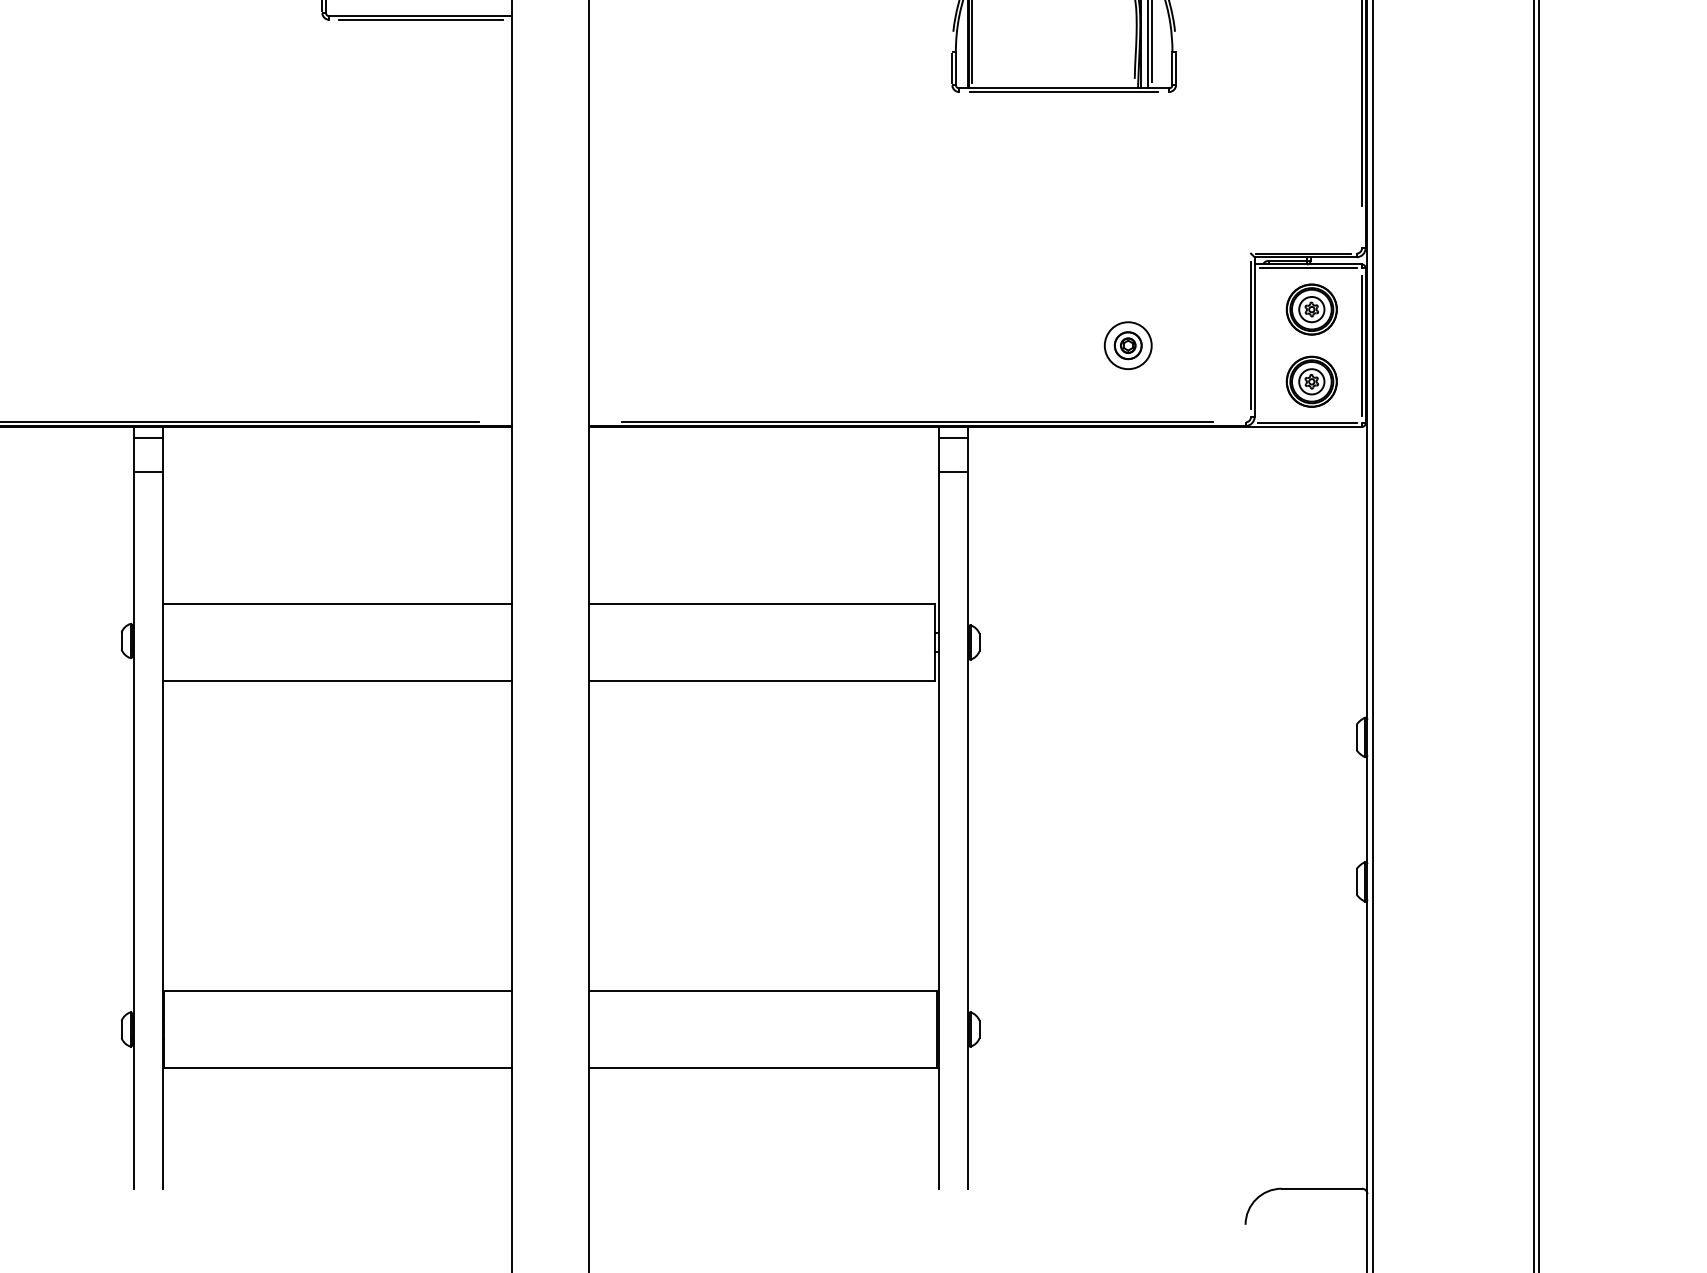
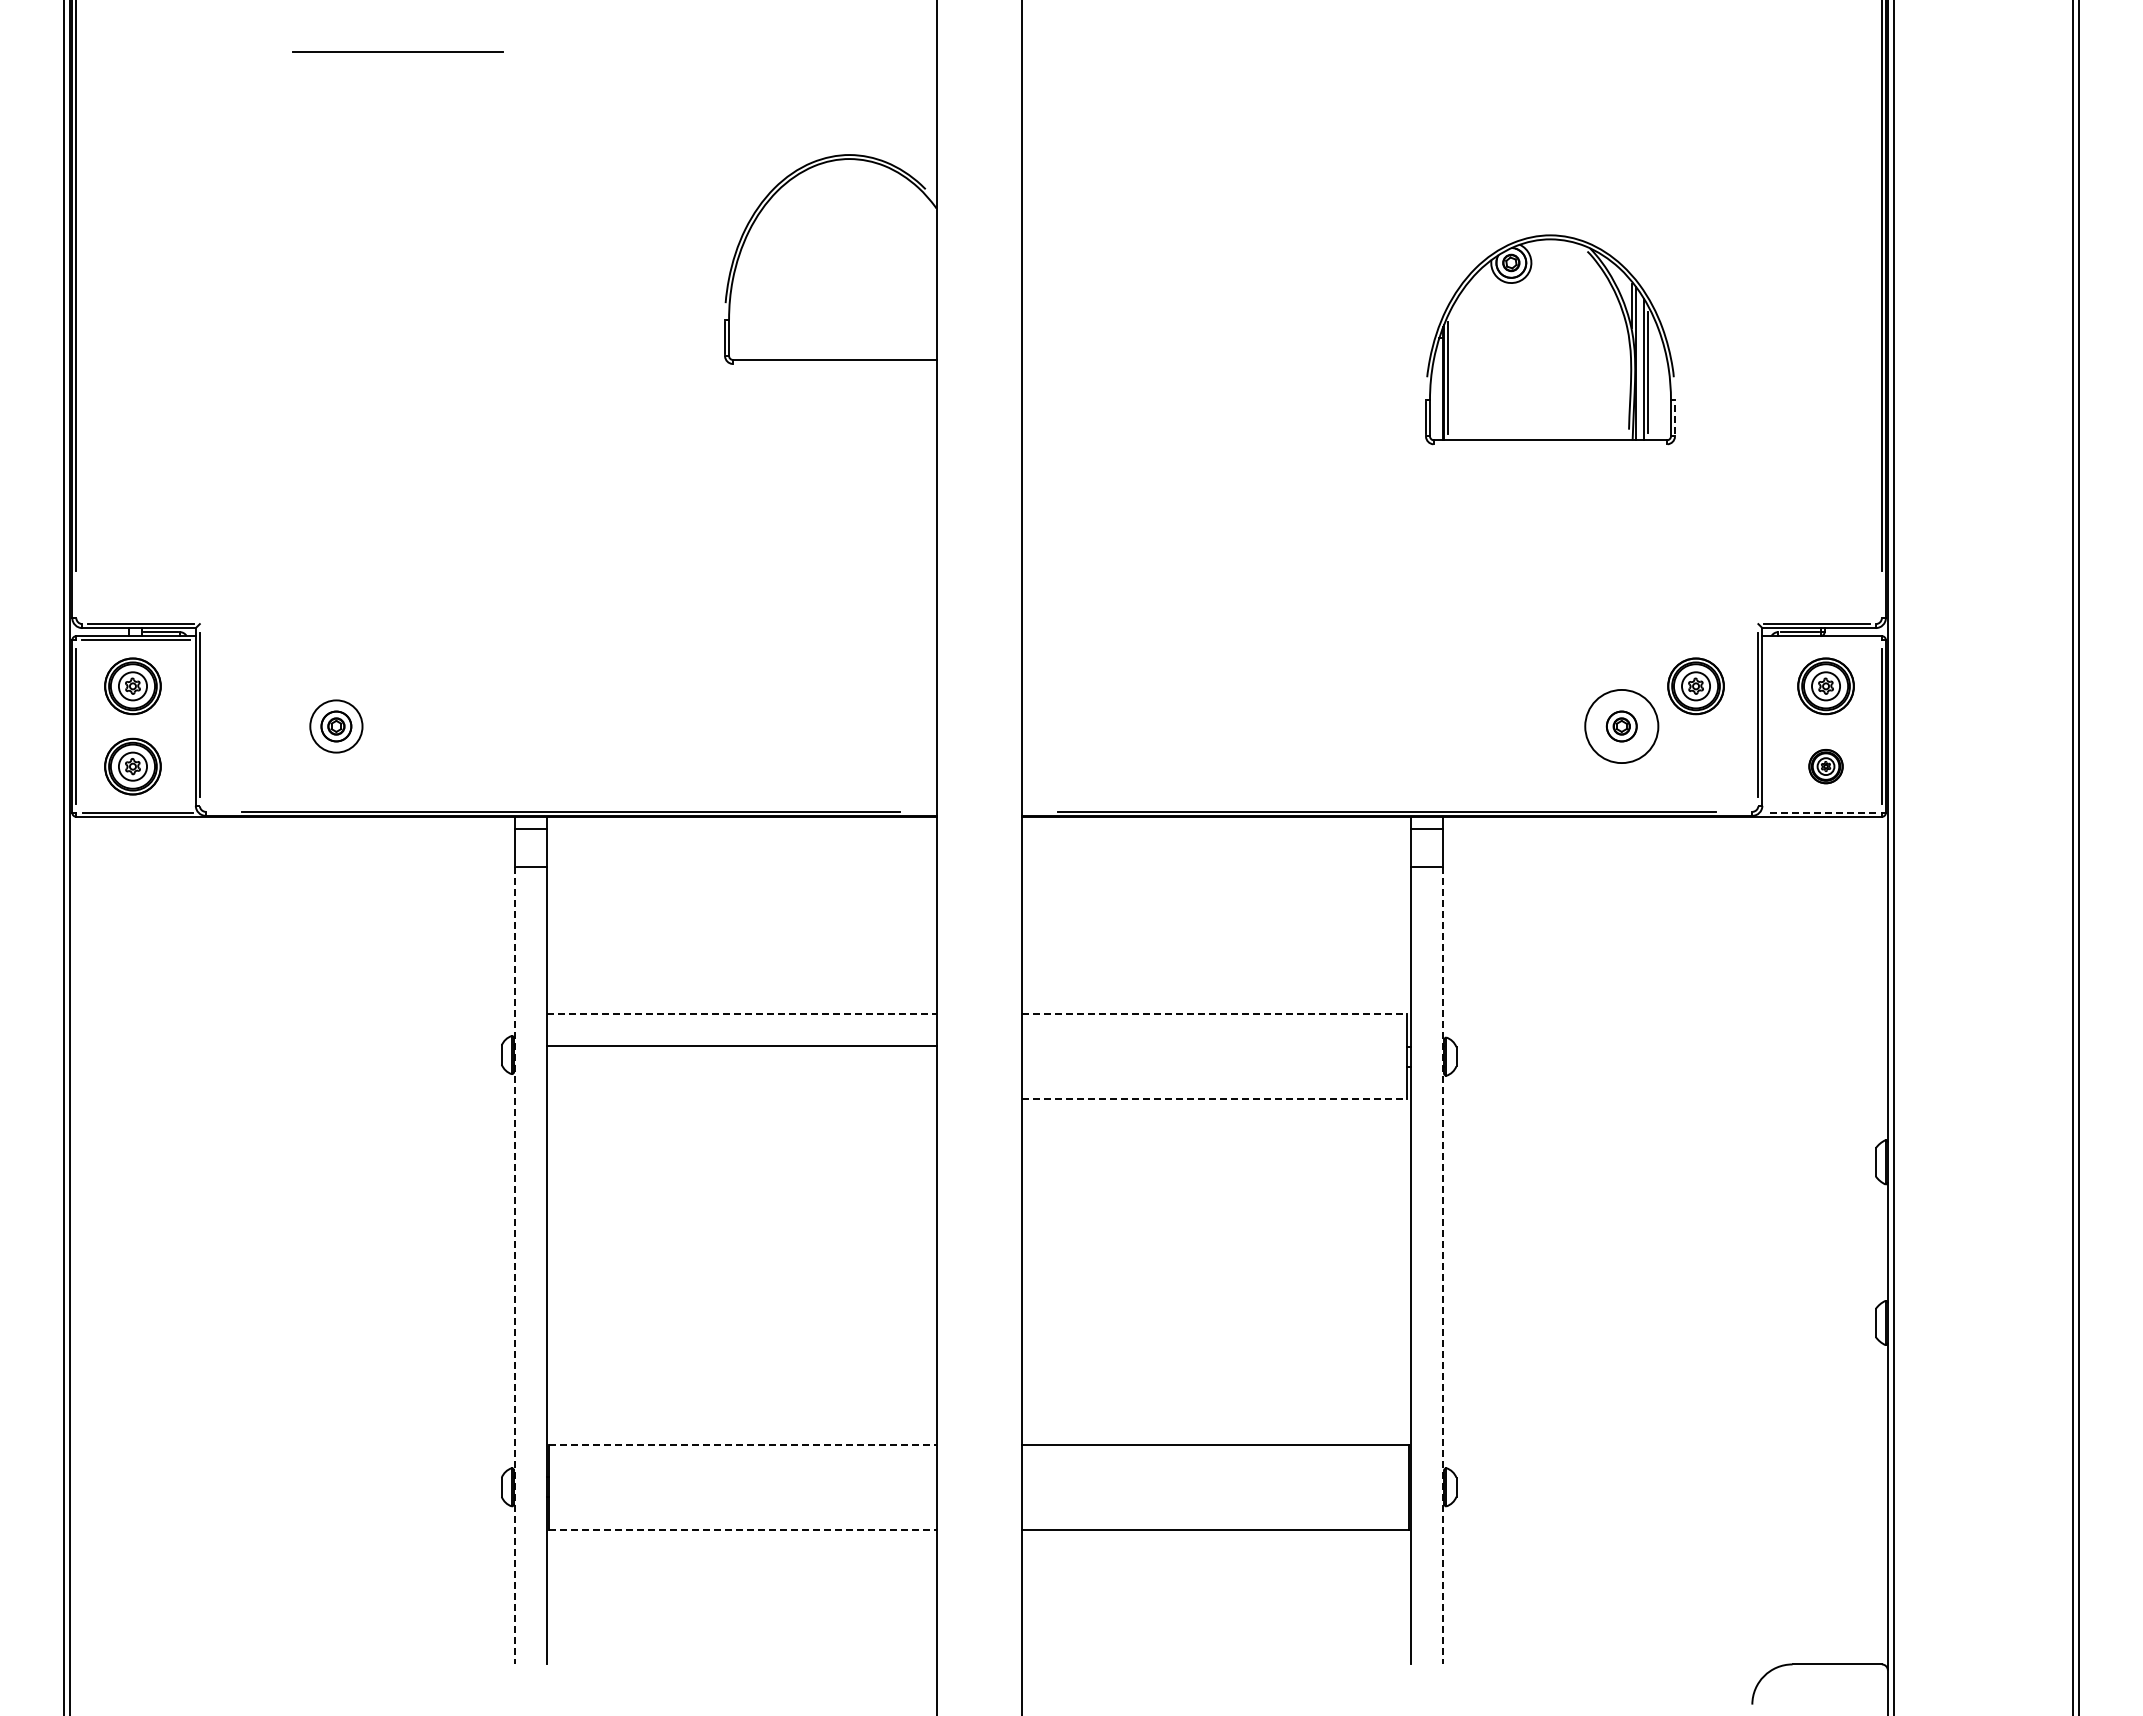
line: (420, 20) -> (834, 364), removed
line: (1176, 67) -> (1675, 417), solid -> dashed
line: (1064, 92) -> (1550, 444), removed
line: (1307, 268) -> (1821, 640), removed
part: (1194, 309) -> (1695, 686), added
circle: (1127, 345) -> (1621, 726), size x1.4
part: (1311, 381) -> (1825, 766), size x0.6
line: (1306, 422) -> (1820, 812), solid -> dashed
line: (337, 604) -> (741, 1014), solid -> dashed
line: (762, 604) -> (1214, 1014), solid -> dashed
line: (337, 680) -> (741, 1046), moved
line: (762, 680) -> (1214, 1099), solid -> dashed
line: (133, 830) -> (515, 1265), solid -> dashed
line: (968, 830) -> (1443, 1265), solid -> dashed
line: (337, 991) -> (742, 1444), solid -> dashed
line: (337, 1067) -> (742, 1529), solid -> dashed

